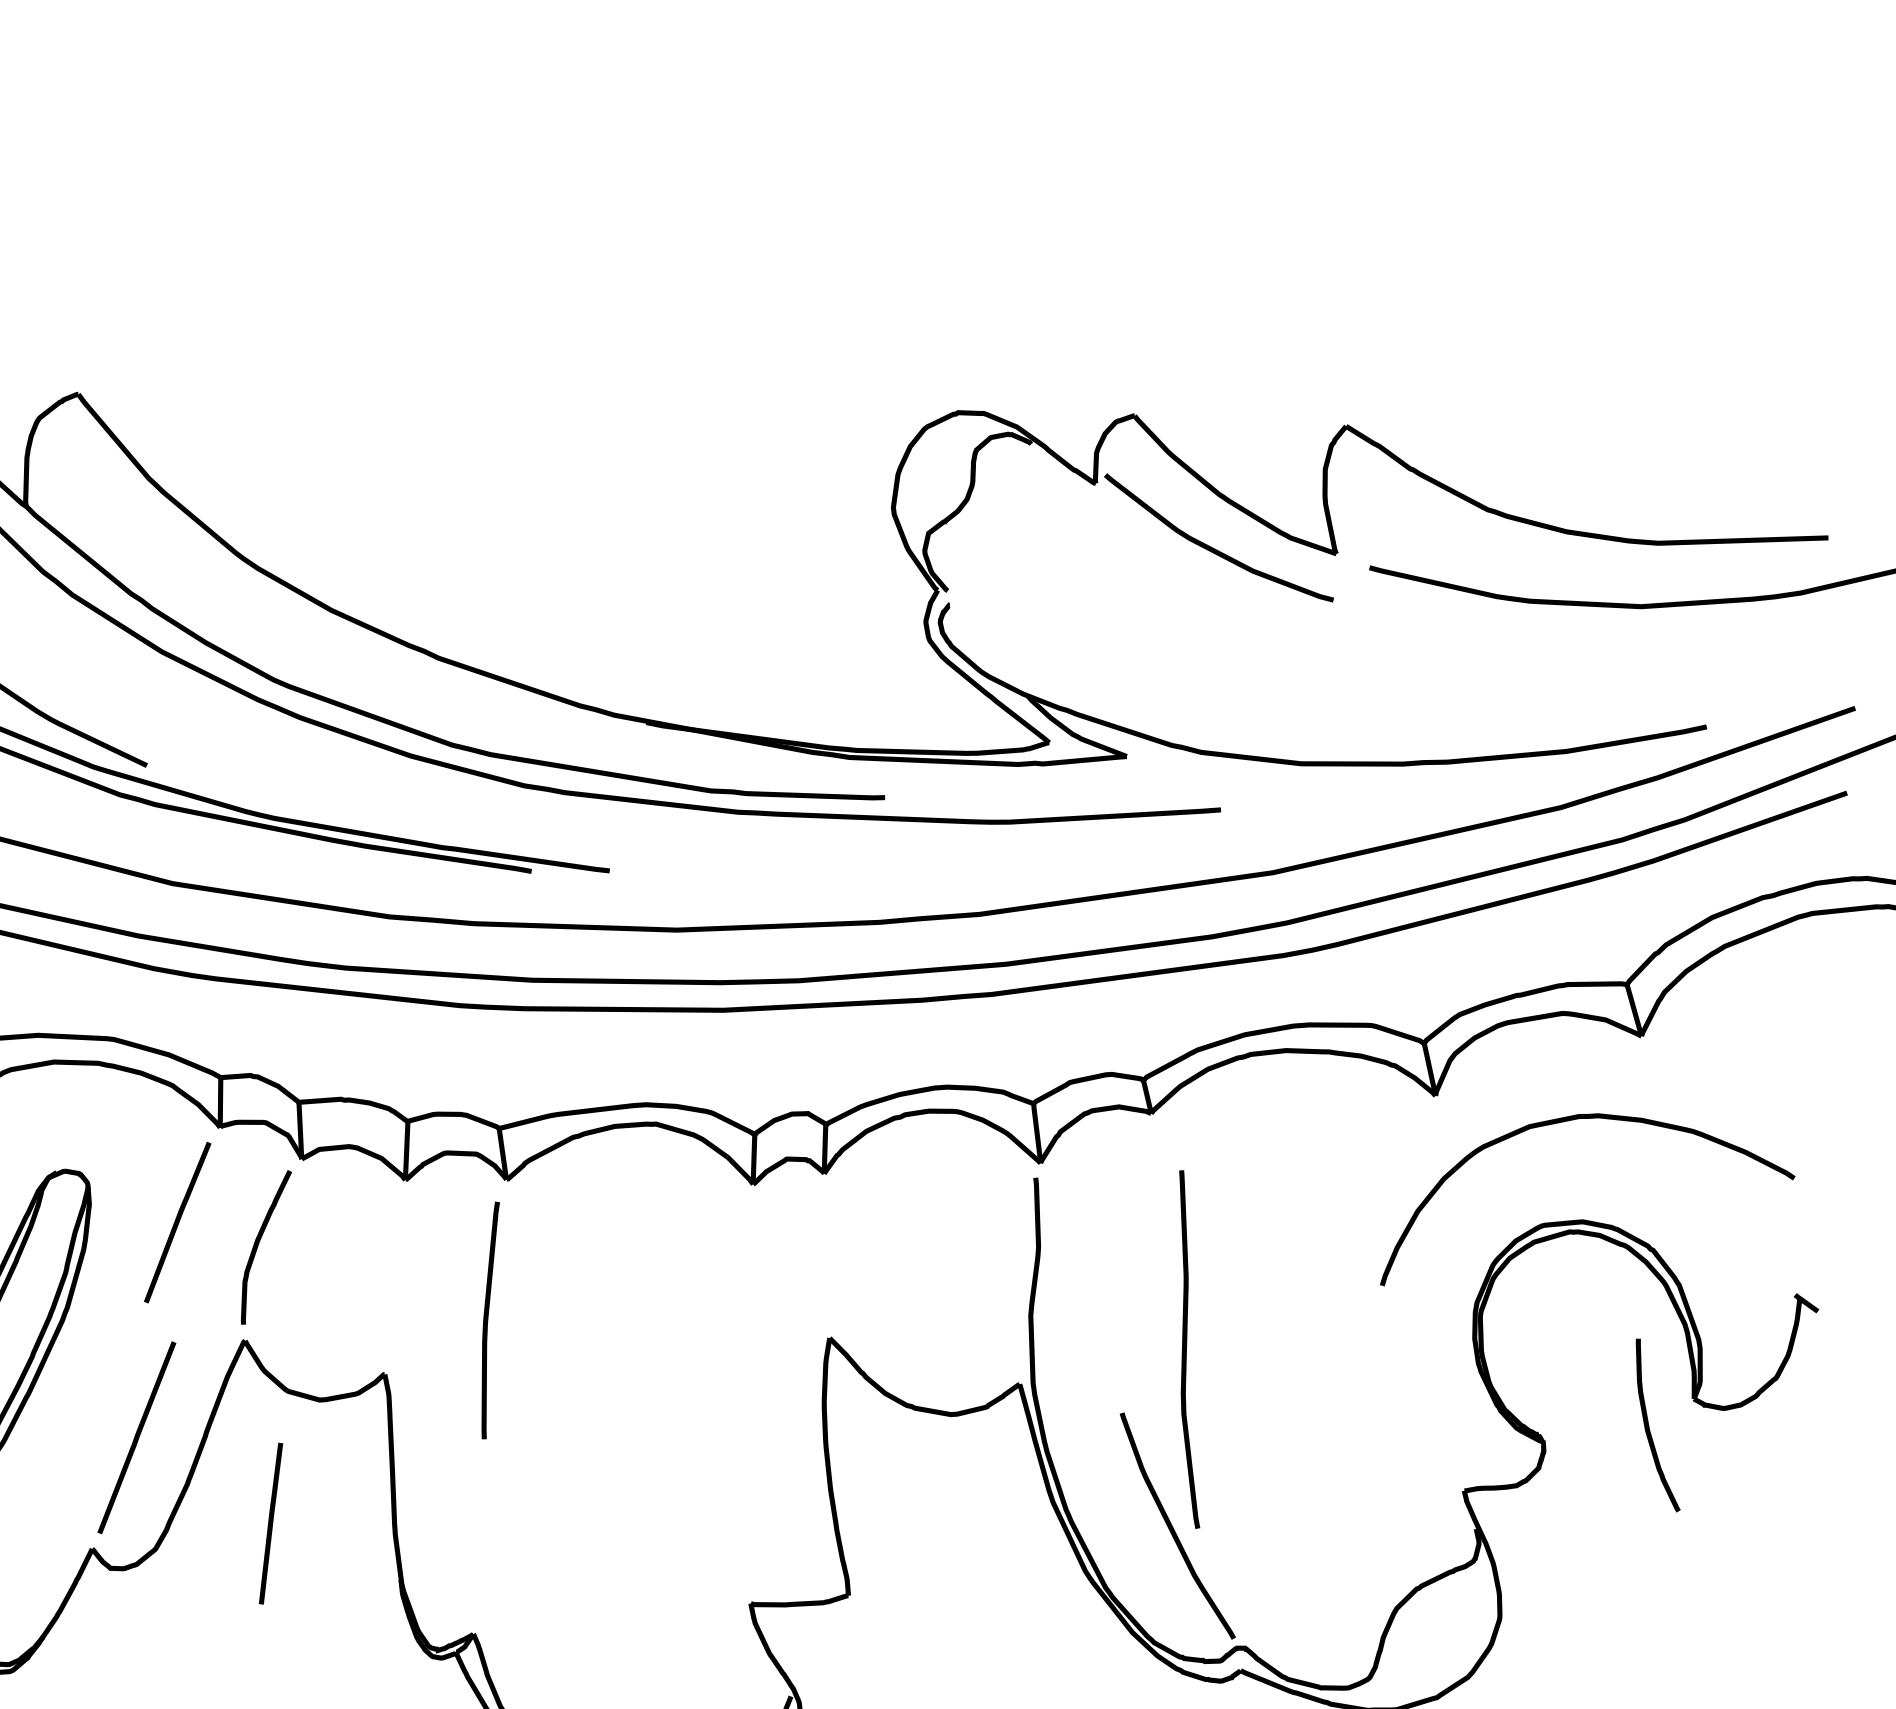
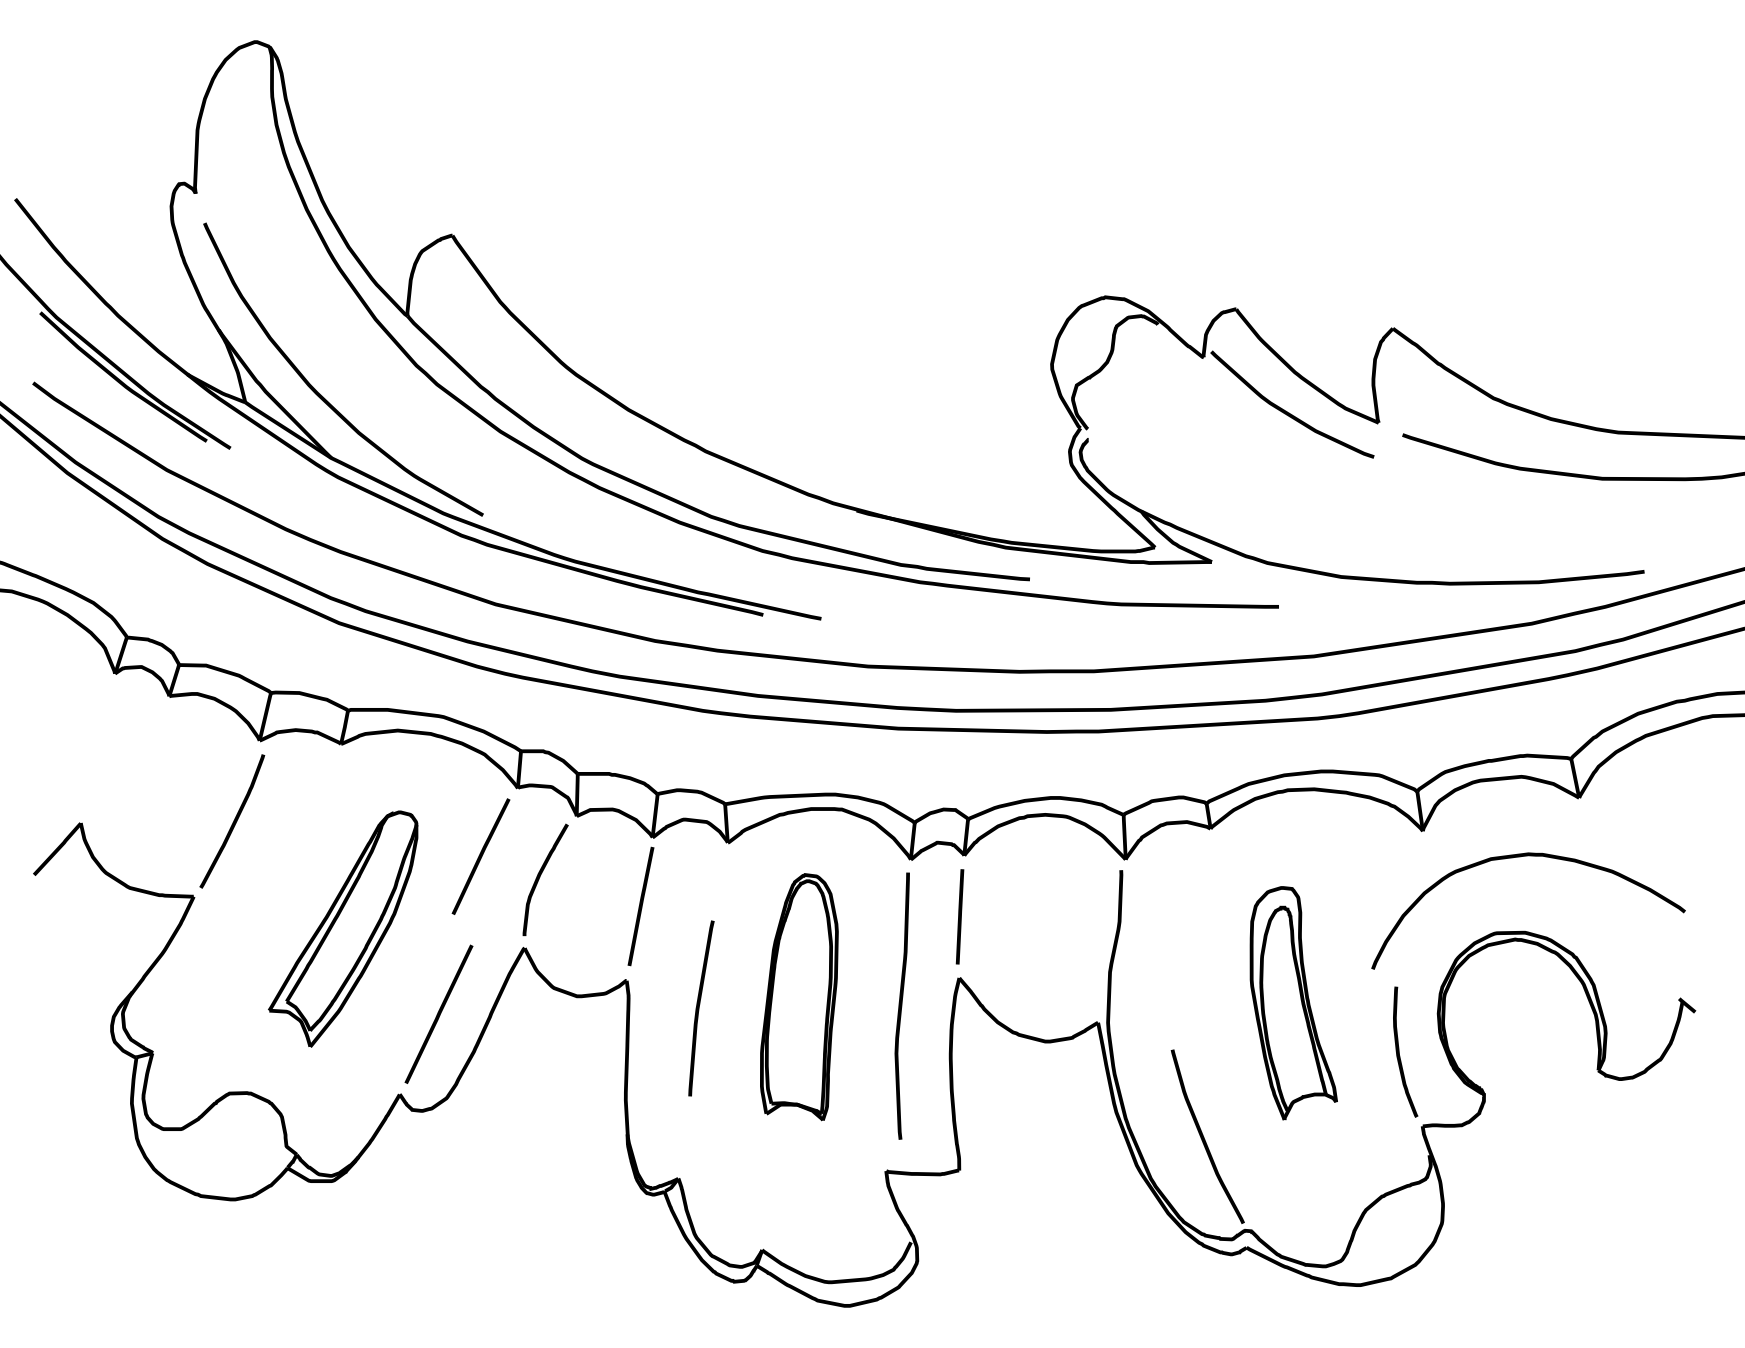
curve: (823, 1255) -> (959, 916), added
curve: (488, 1320) -> (699, 1008), moved
part: (1279, 1339) -> (1293, 1003), added
curve: (1185, 1348) -> (901, 1005), moved
part: (617, 1379) -> (799, 997), added
curve: (1648, 1425) -> (1399, 1051), moved
curve: (270, 1523) -> (640, 906), moved

